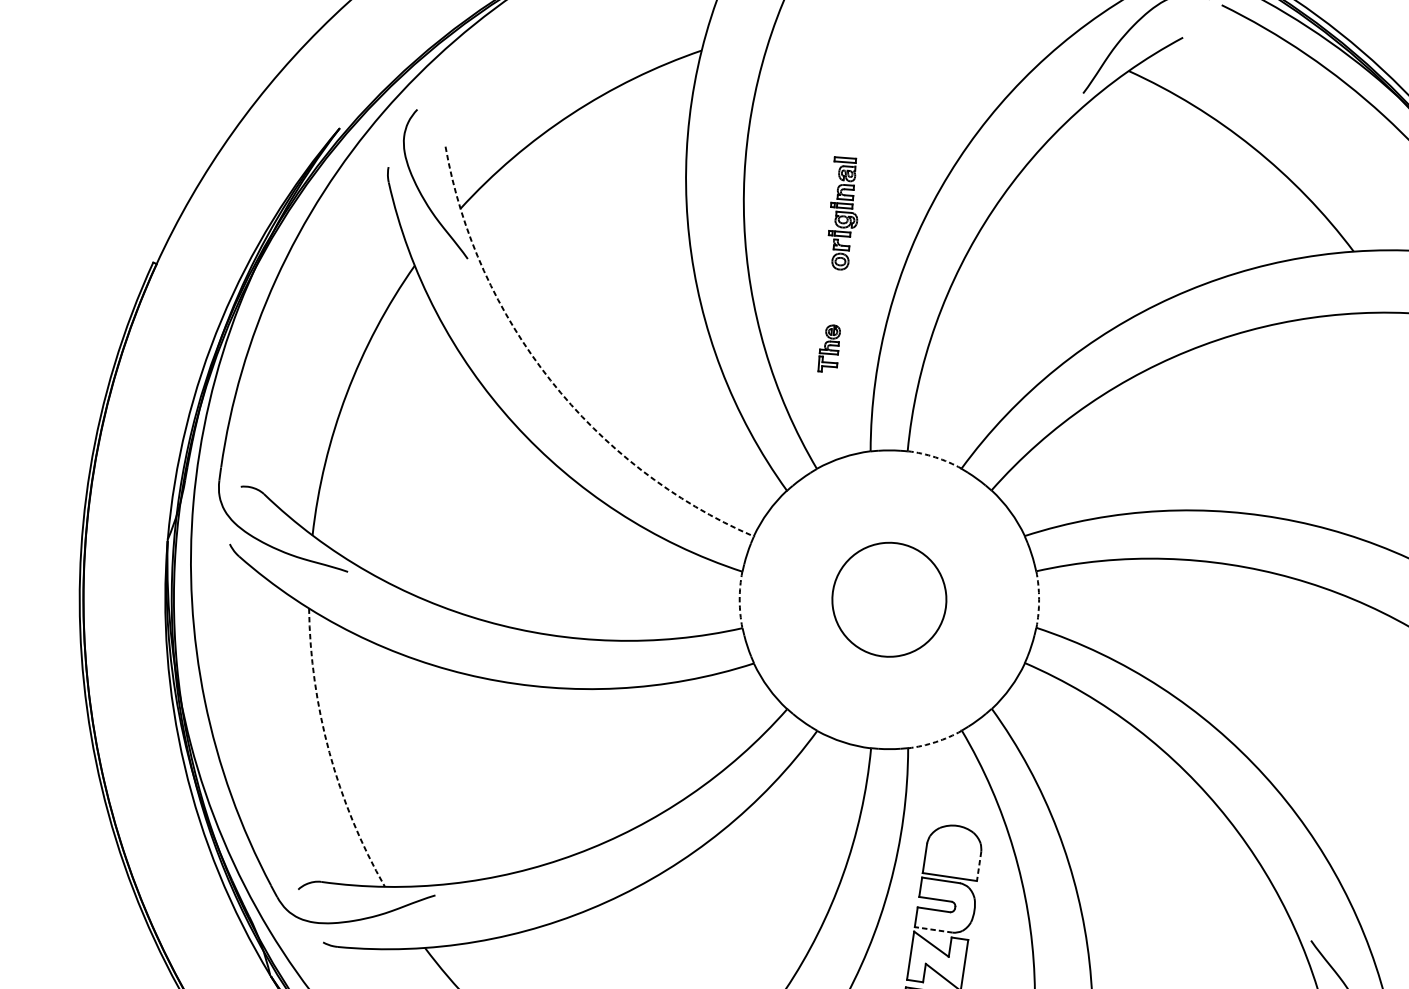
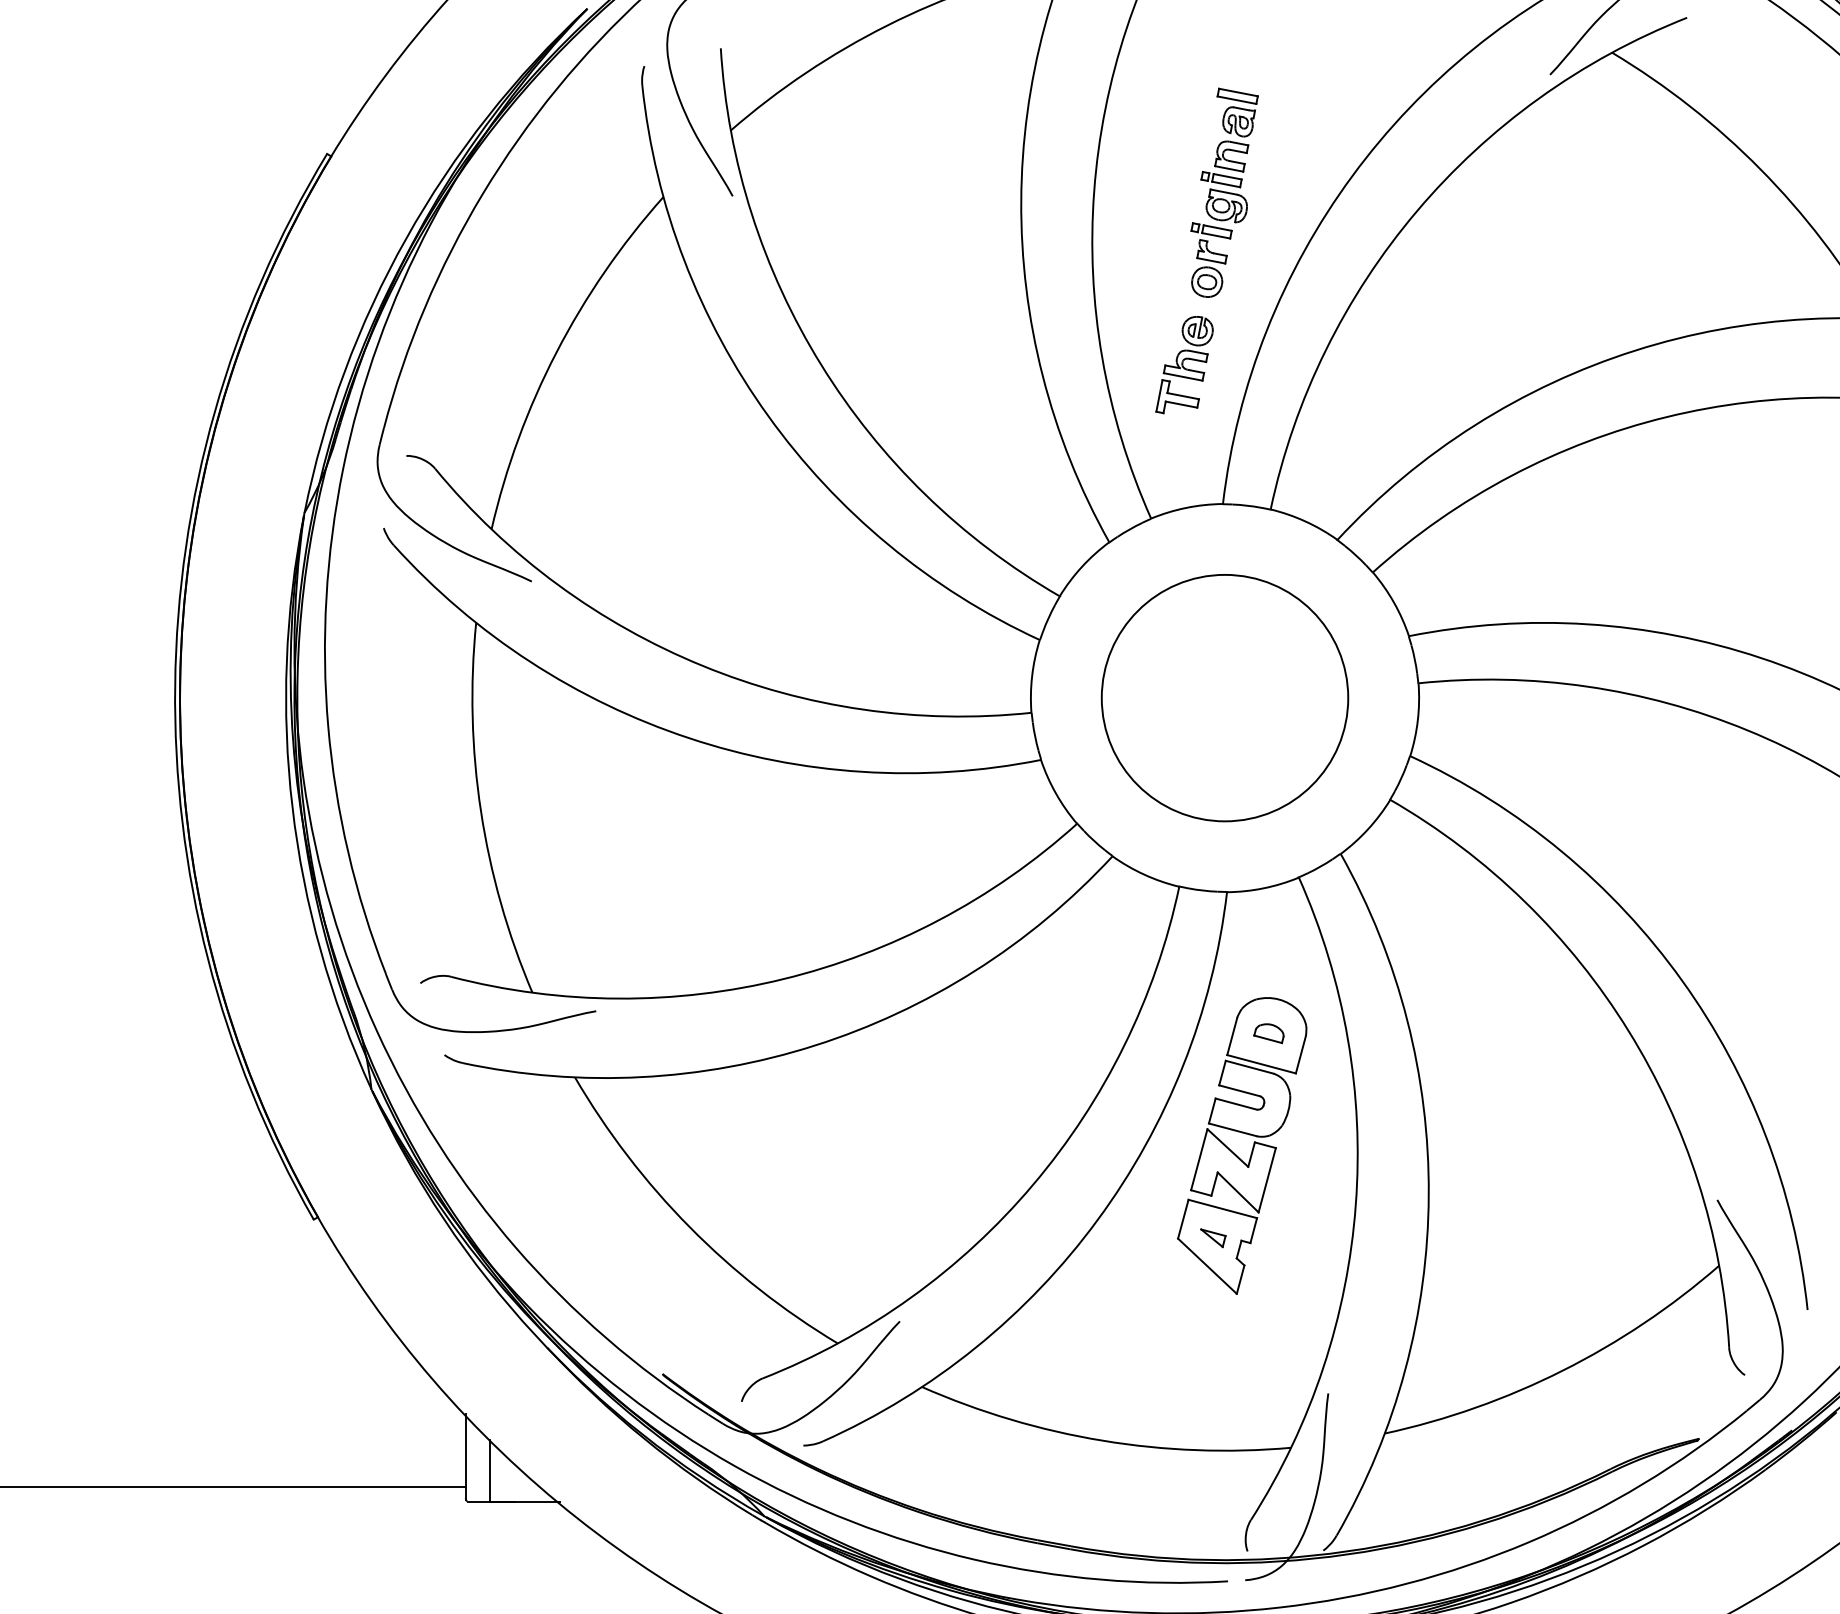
part: (844, 212) -> (1224, 192), size x1.43
part: (828, 348) -> (1184, 365), size x1.67
arc: (550, 380) -> (821, 365), dashed -> solid
arc: (935, 457) -> (1305, 521), dashed -> solid
circle: (888, 599) -> (1224, 697), size x1.67
arc: (1038, 599) -> (1417, 720), dashed -> solid
arc: (740, 600) -> (1032, 676), dashed -> solid
arc: (935, 742) -> (1263, 888), dashed -> solid
arc: (329, 752) -> (480, 811), dashed -> solid
part: (952, 852) -> (1268, 1033), added
line: (978, 866) -> (1300, 1055), dashed -> solid
line: (933, 929) -> (1232, 1129), dashed -> solid

